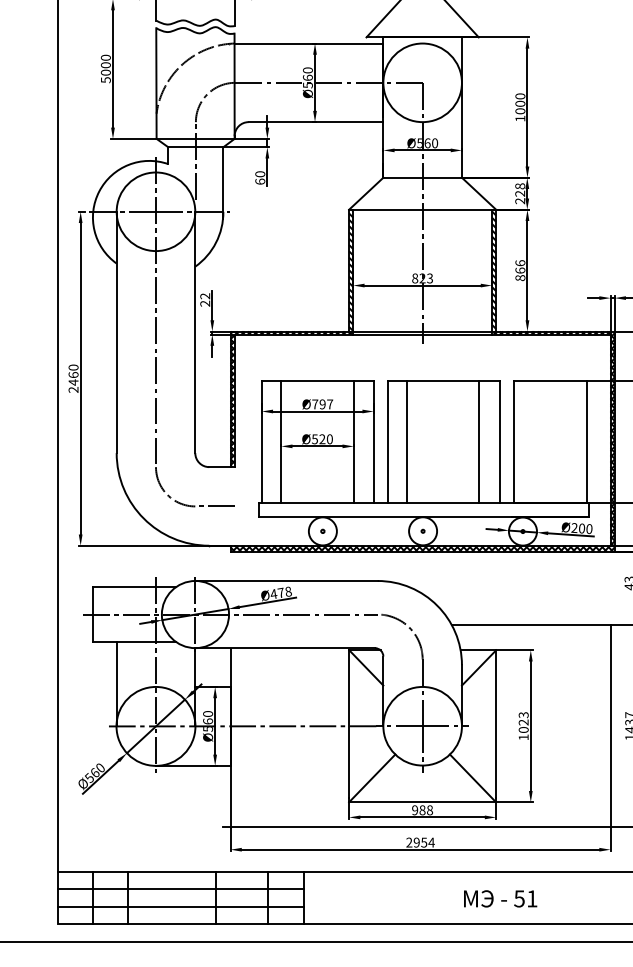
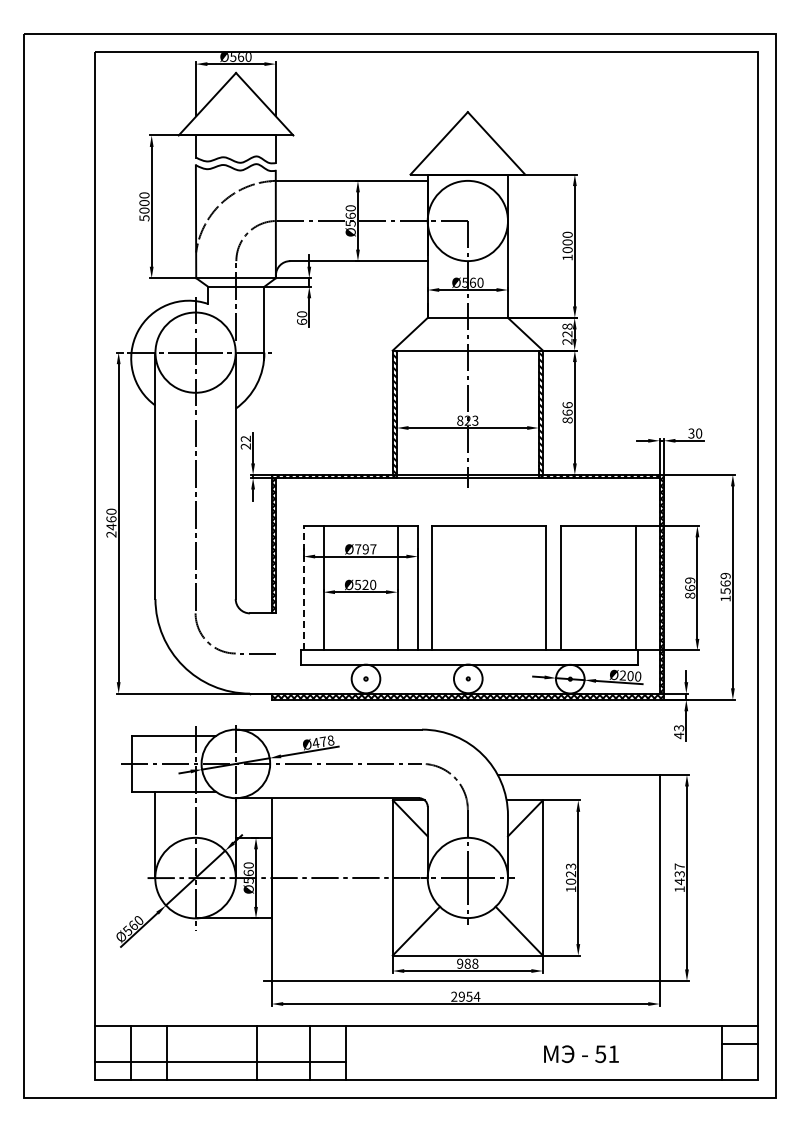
line: (261, 441) -> (303, 587), solid -> dashed
line: (406, 441) -> (451, 587), removed
line: (479, 441) -> (525, 587), removed
line: (180, 889) -> (220, 1044), removed
text: (500, 898) -> (581, 1053), moved

